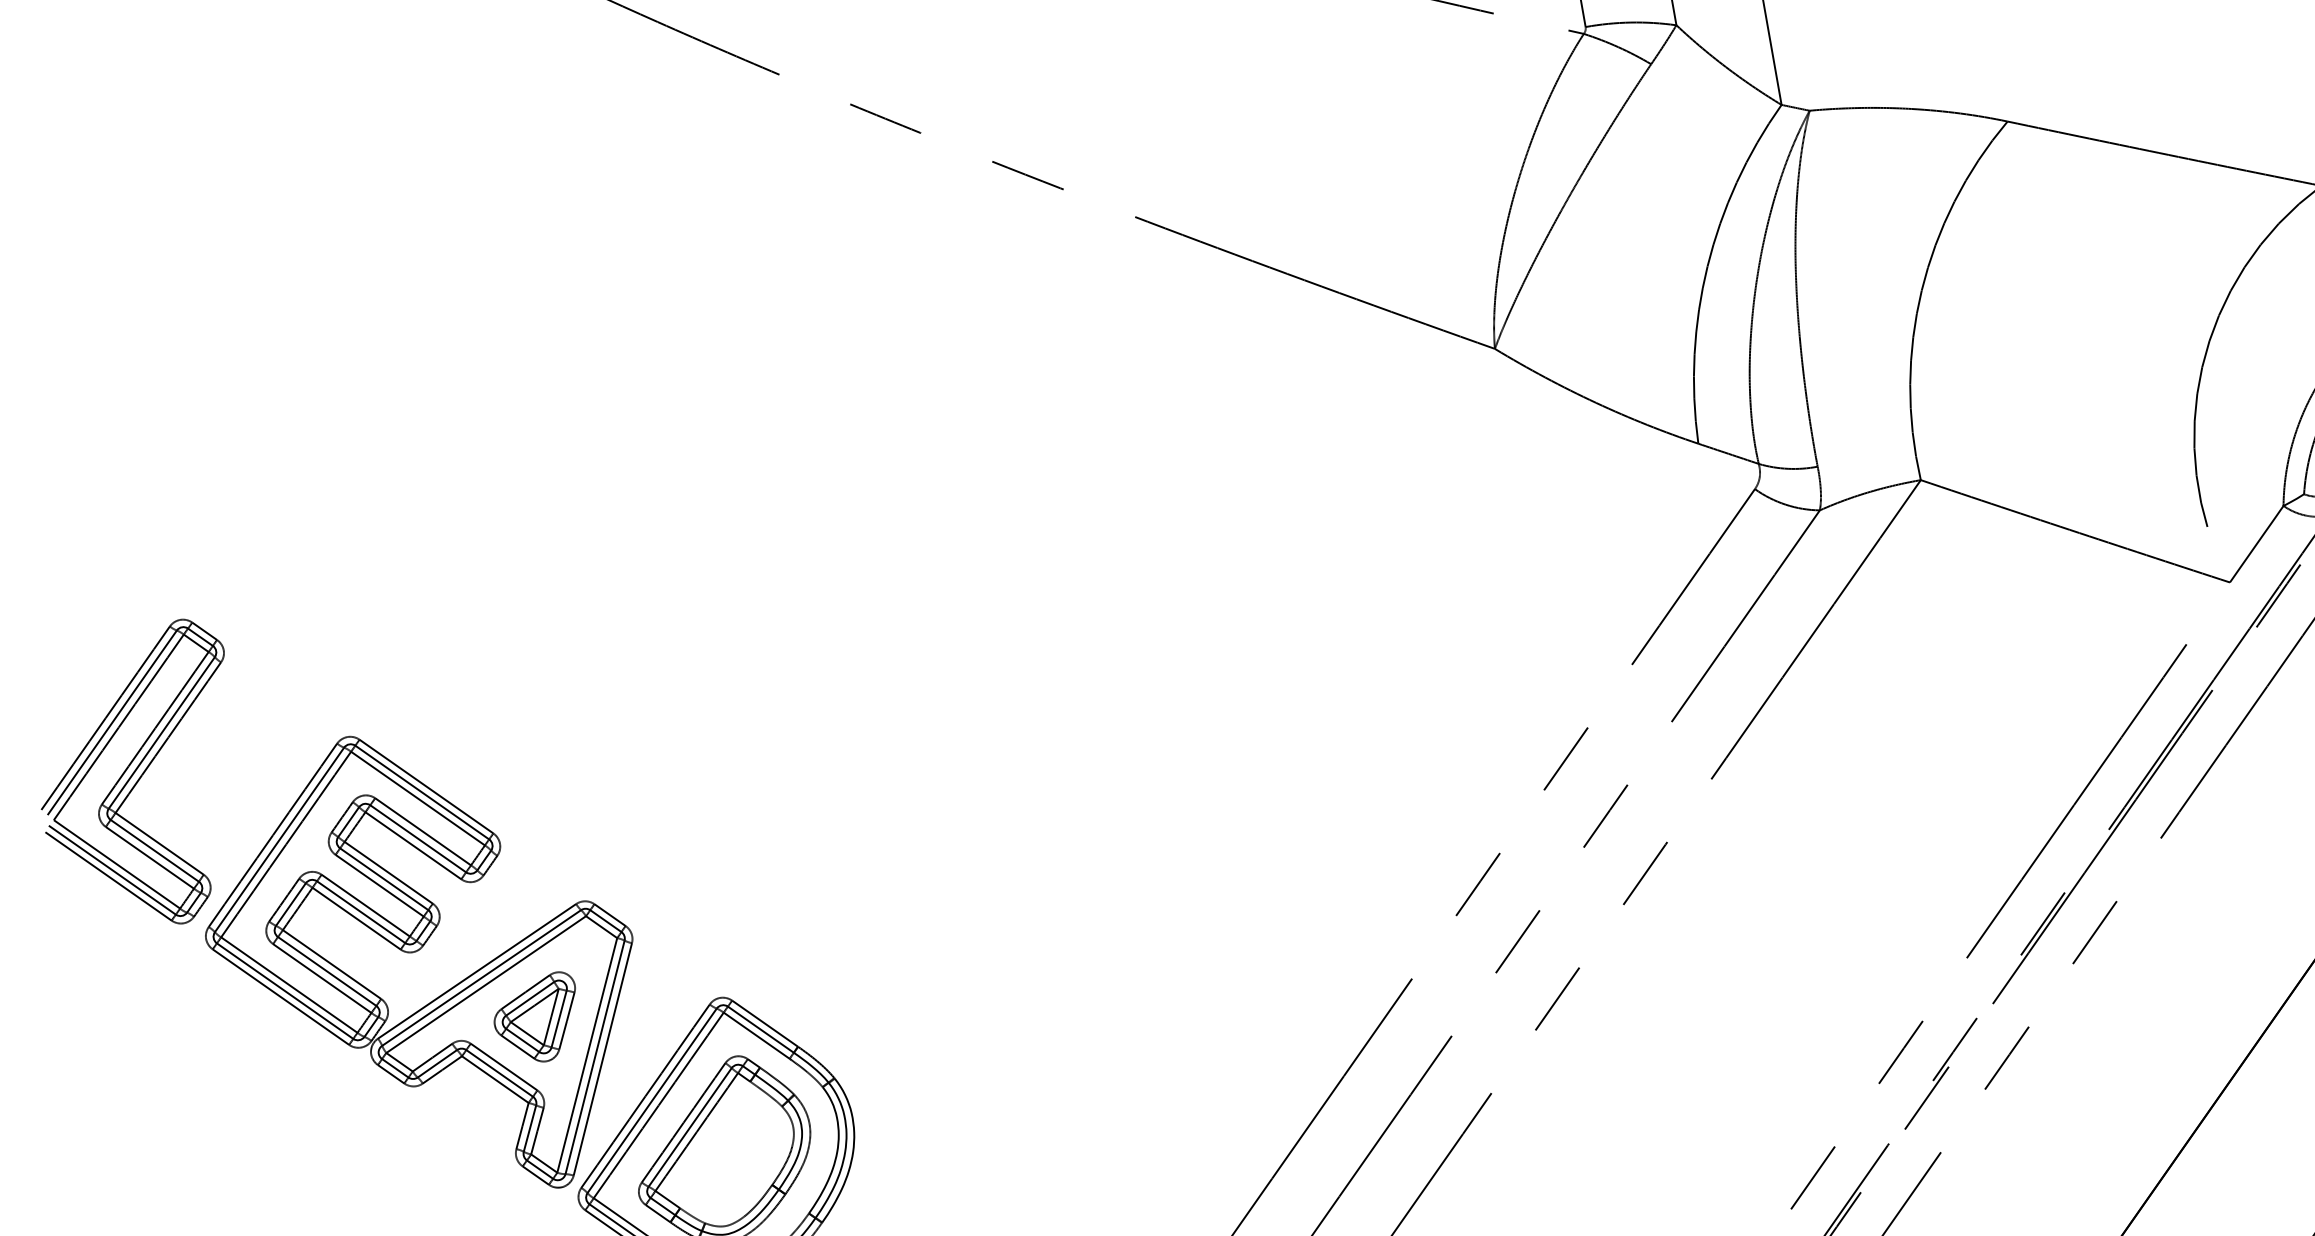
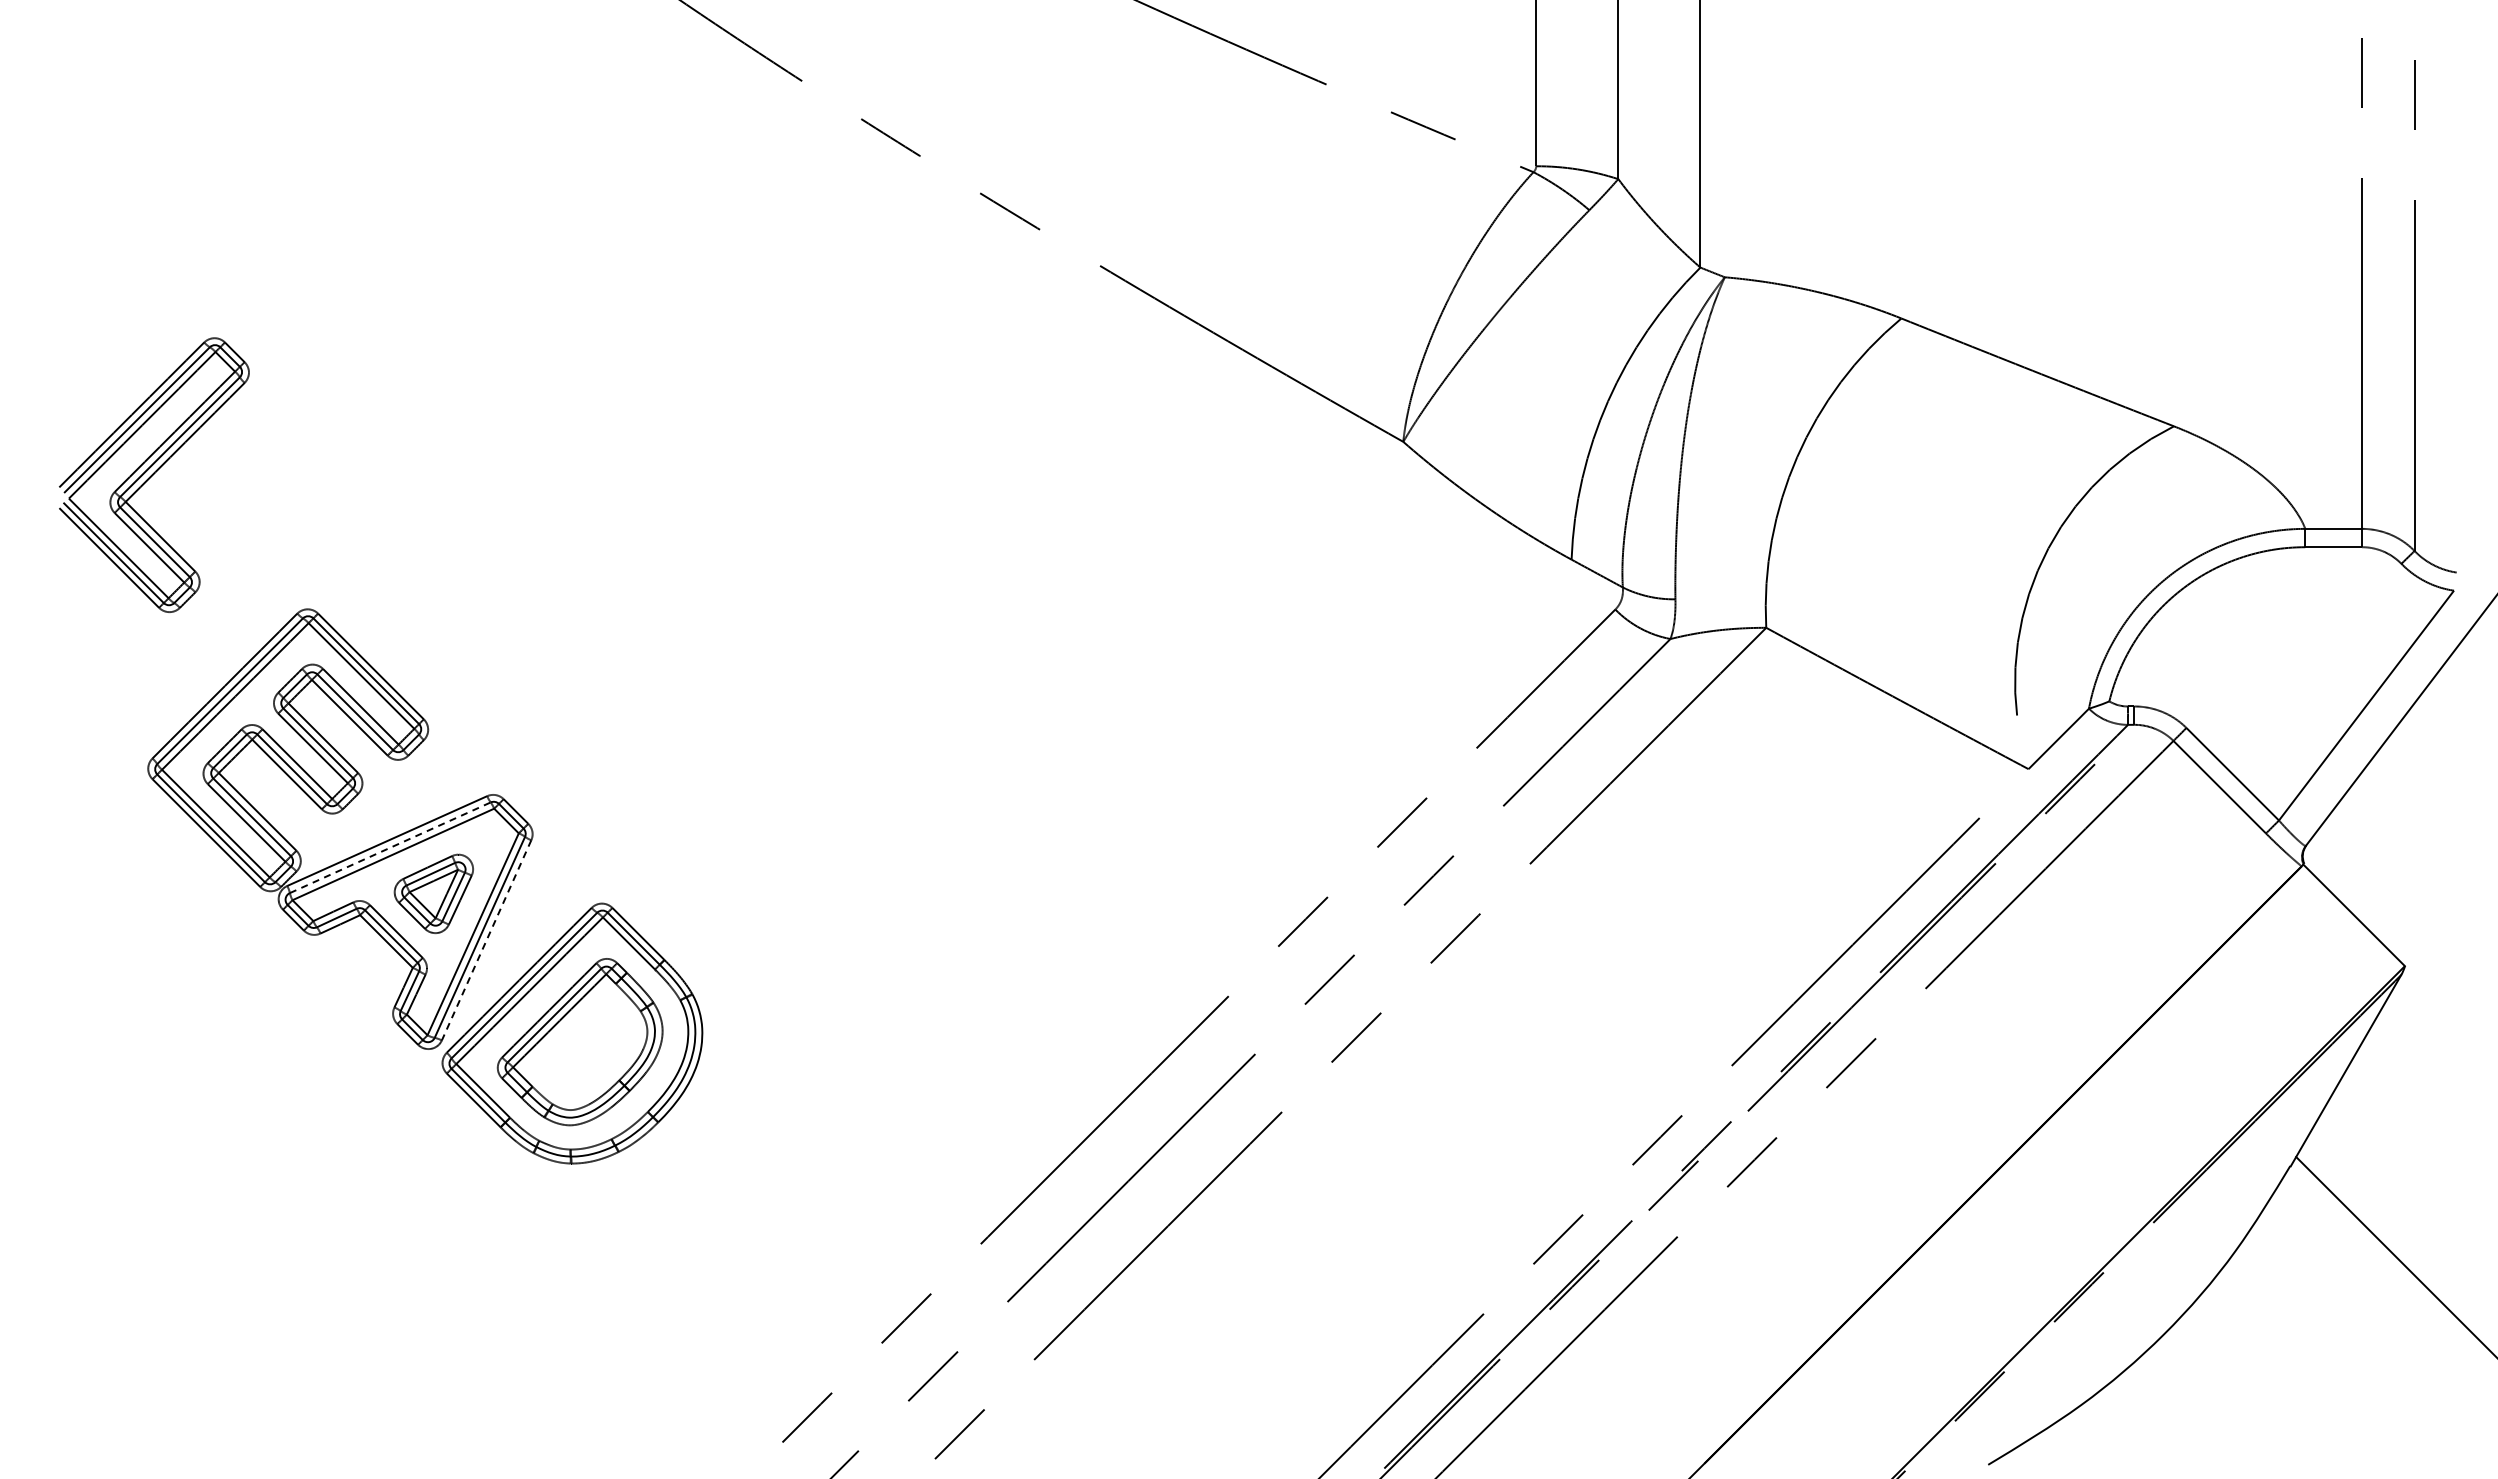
part: (141, 778) -> (154, 474), moved
line: (481, 977) -> (390, 847), solid -> dashed
line: (602, 1059) -> (486, 940), solid -> dashed

